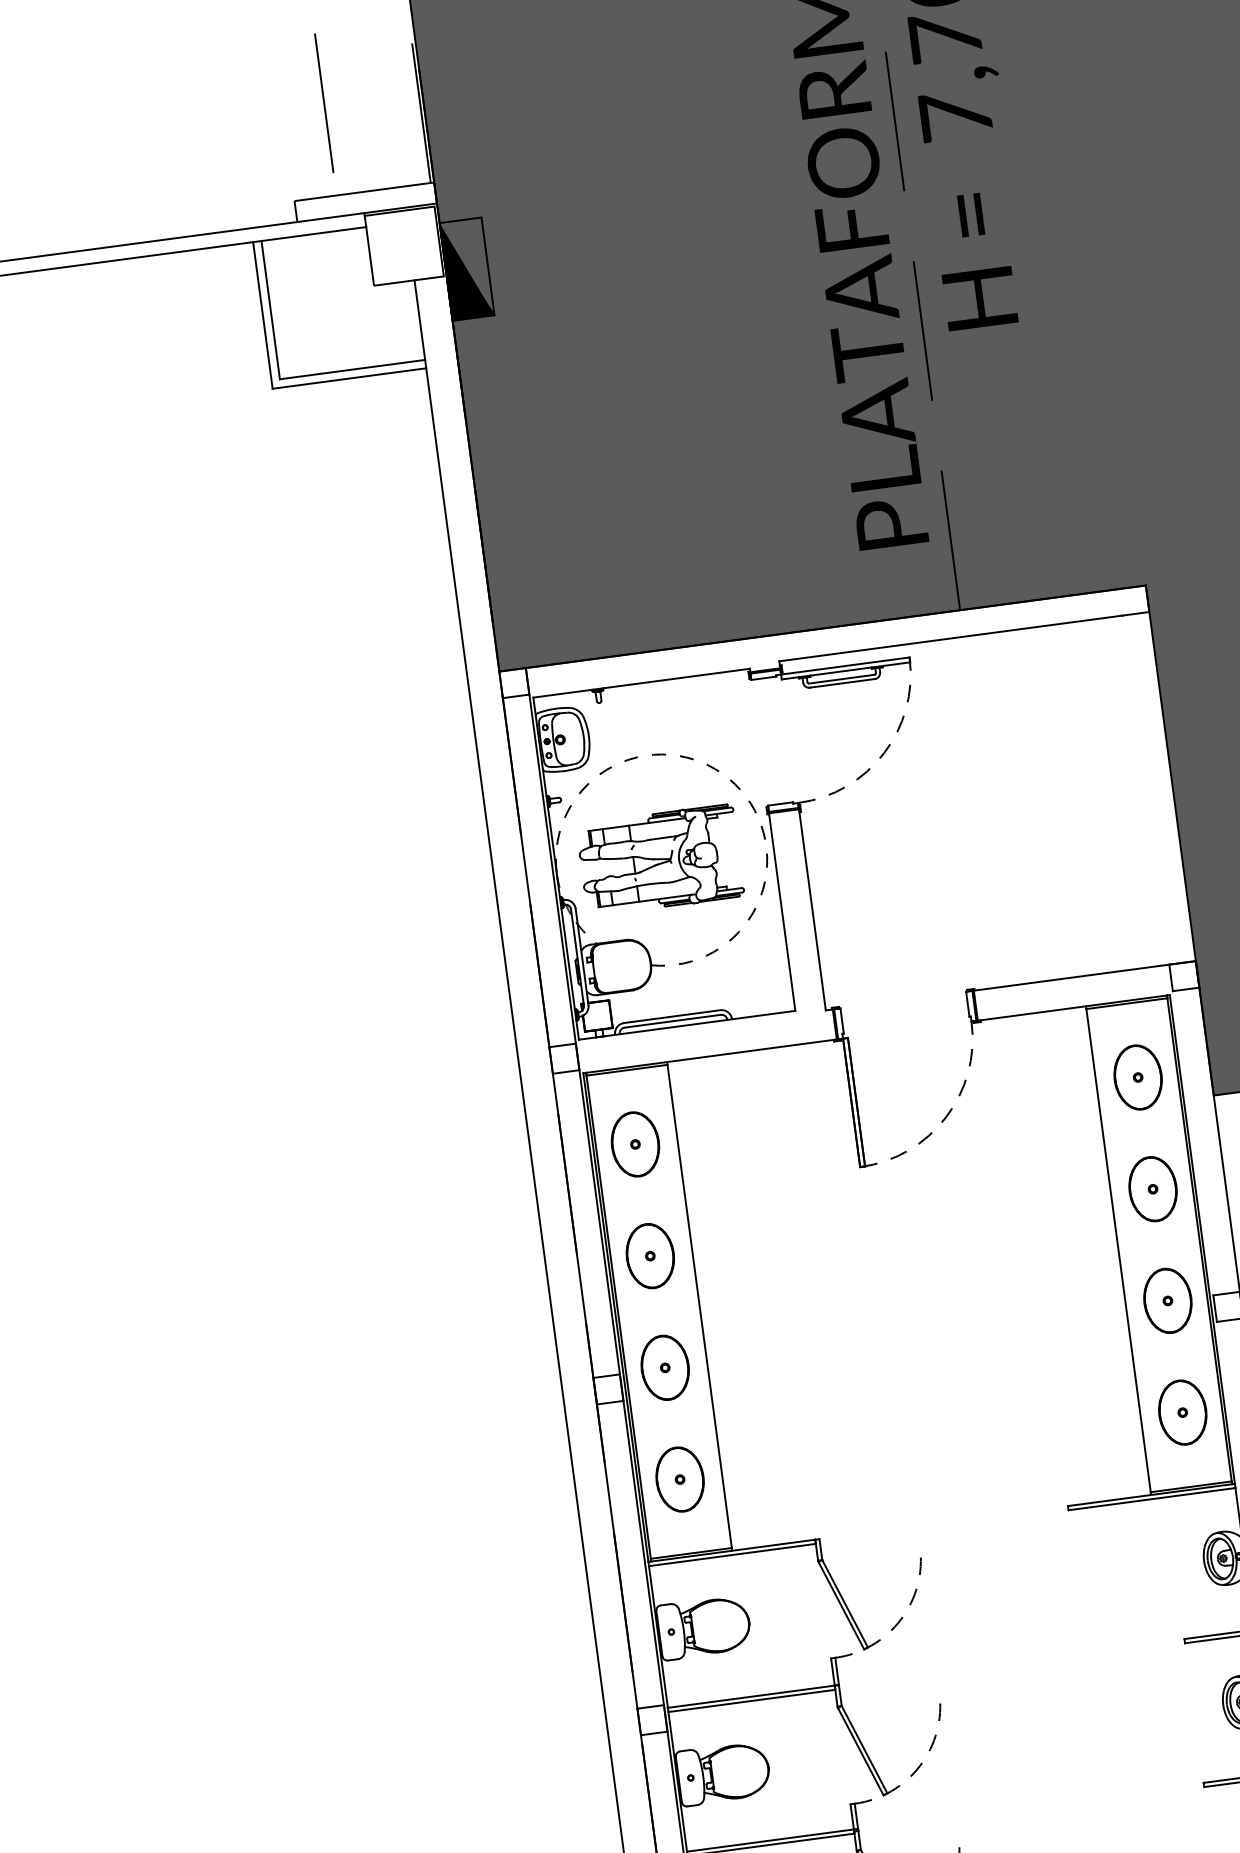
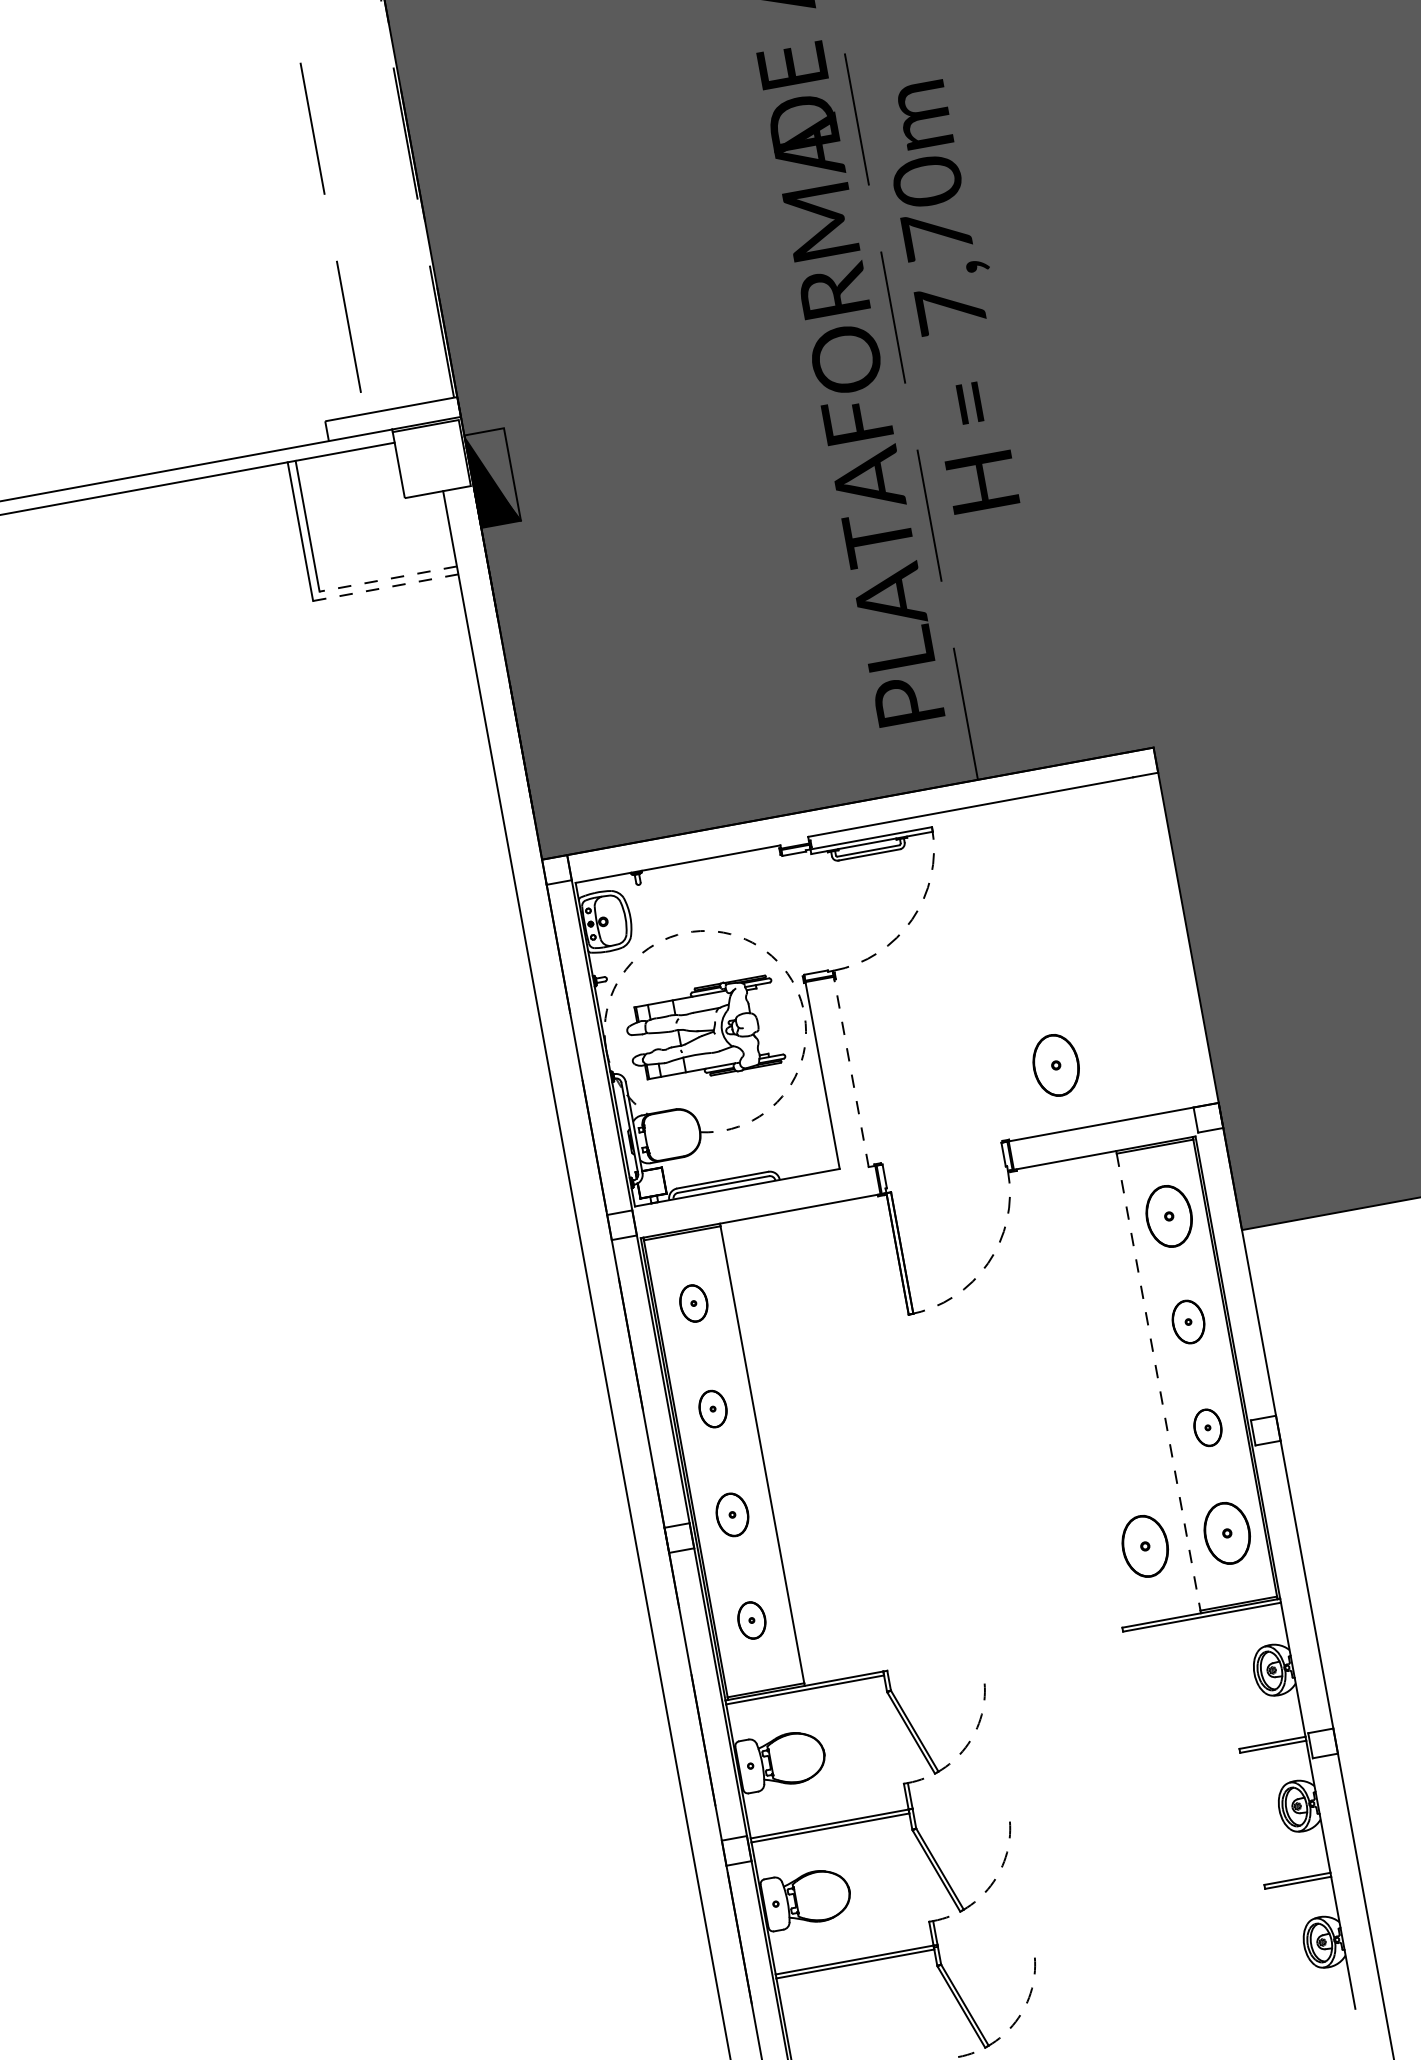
line: (352, 370) -> (388, 579), solid -> dashed
line: (349, 378) -> (385, 587), solid -> dashed
line: (812, 909) -> (851, 1071), solid -> dashed
part: (1026, 913) -> (1055, 1065), added
part: (635, 1144) -> (693, 1303), size x0.6
part: (1152, 1188) -> (1188, 1321), size x0.7
line: (1118, 1250) -> (1158, 1382), solid -> dashed
part: (649, 1255) -> (712, 1408), size x0.6
part: (1167, 1300) -> (1207, 1427), size x0.6
part: (665, 1367) -> (732, 1514), size x0.7
part: (1095, 1422) -> (1144, 1546), added
part: (679, 1479) -> (751, 1620), size x0.6

